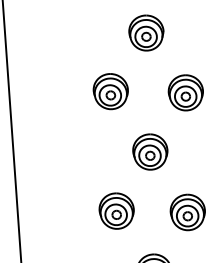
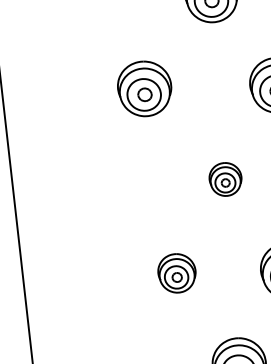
part: (110, 91) -> (144, 88), moved
part: (150, 151) -> (225, 178), size x0.6
part: (116, 210) -> (176, 272), size x0.7

